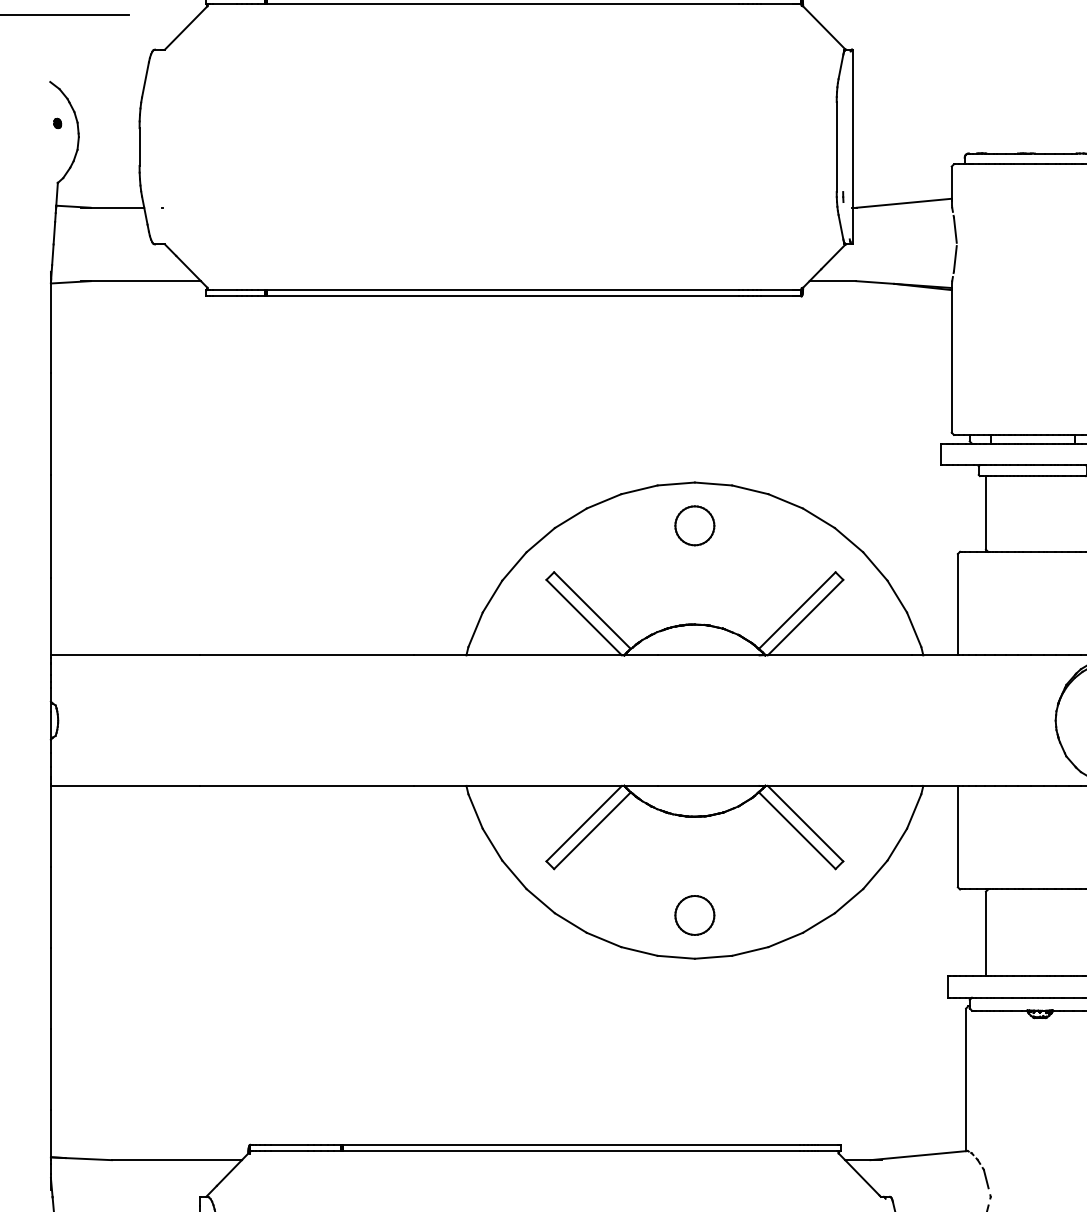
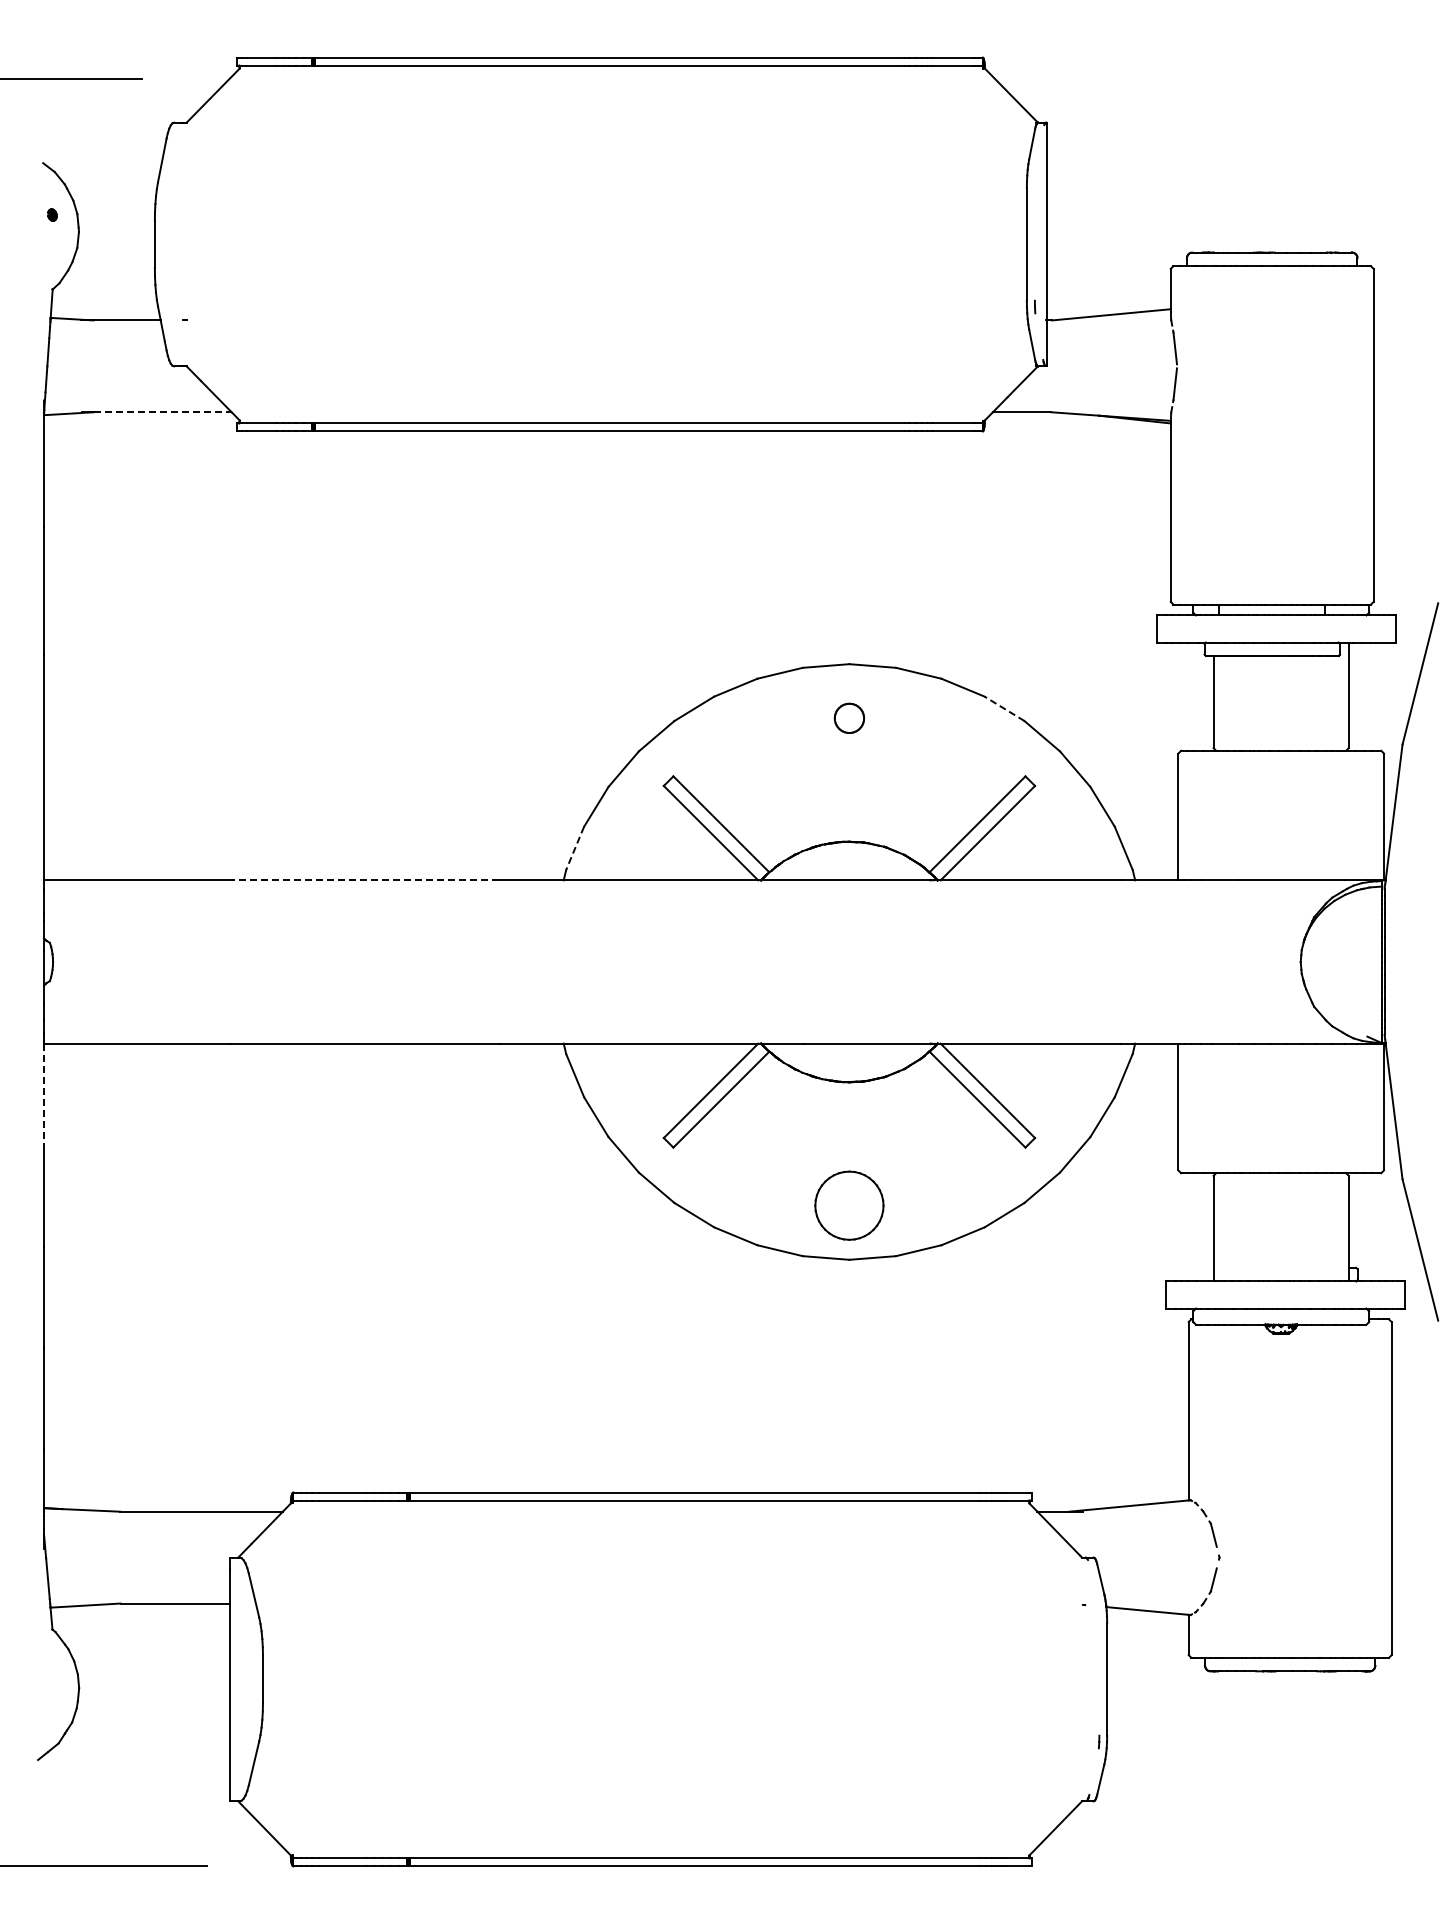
line: (145, 281) -> (162, 412), solid -> dashed
line: (818, 517) -> (1004, 708), solid -> dashed
part: (694, 525) -> (849, 718), size x0.6
line: (475, 629) -> (574, 848), solid -> dashed
line: (306, 655) -> (363, 880), solid -> dashed
line: (50, 826) -> (43, 1094), solid -> dashed
part: (694, 915) -> (849, 1205), size x1.4

